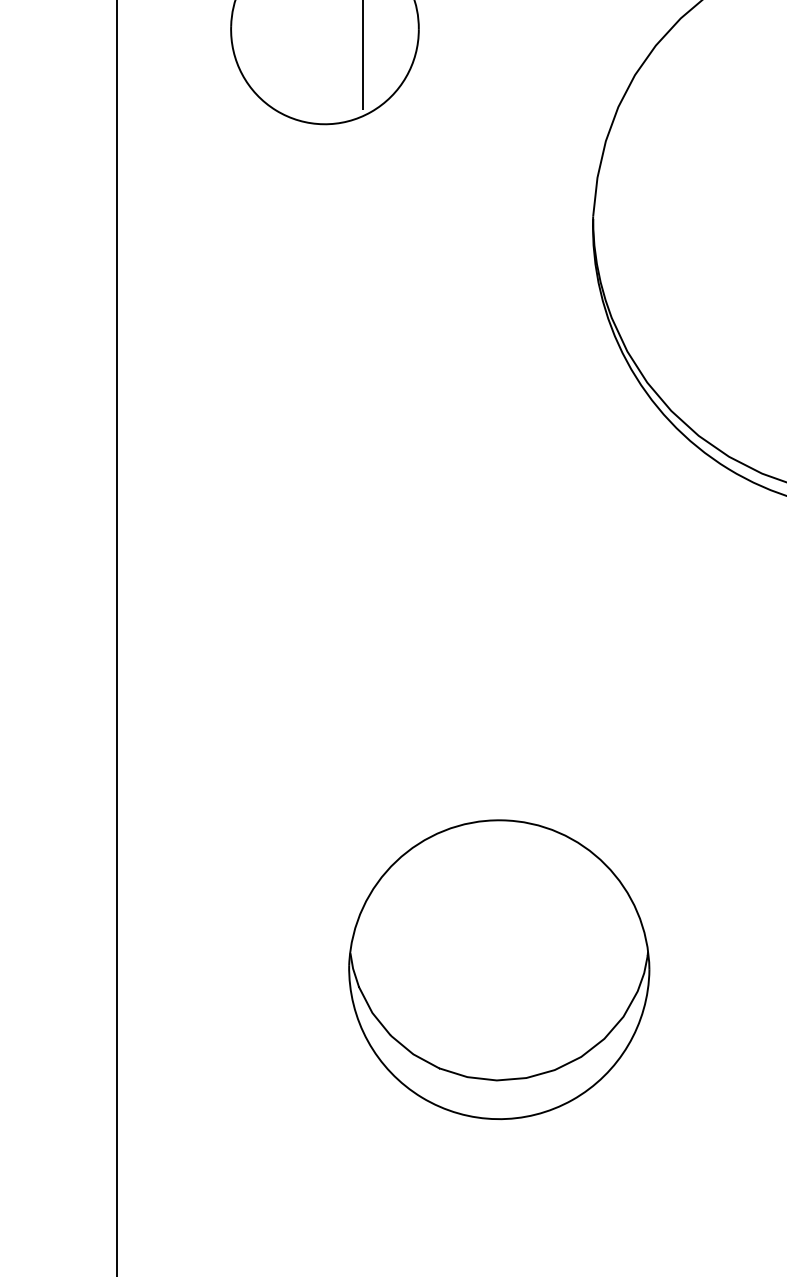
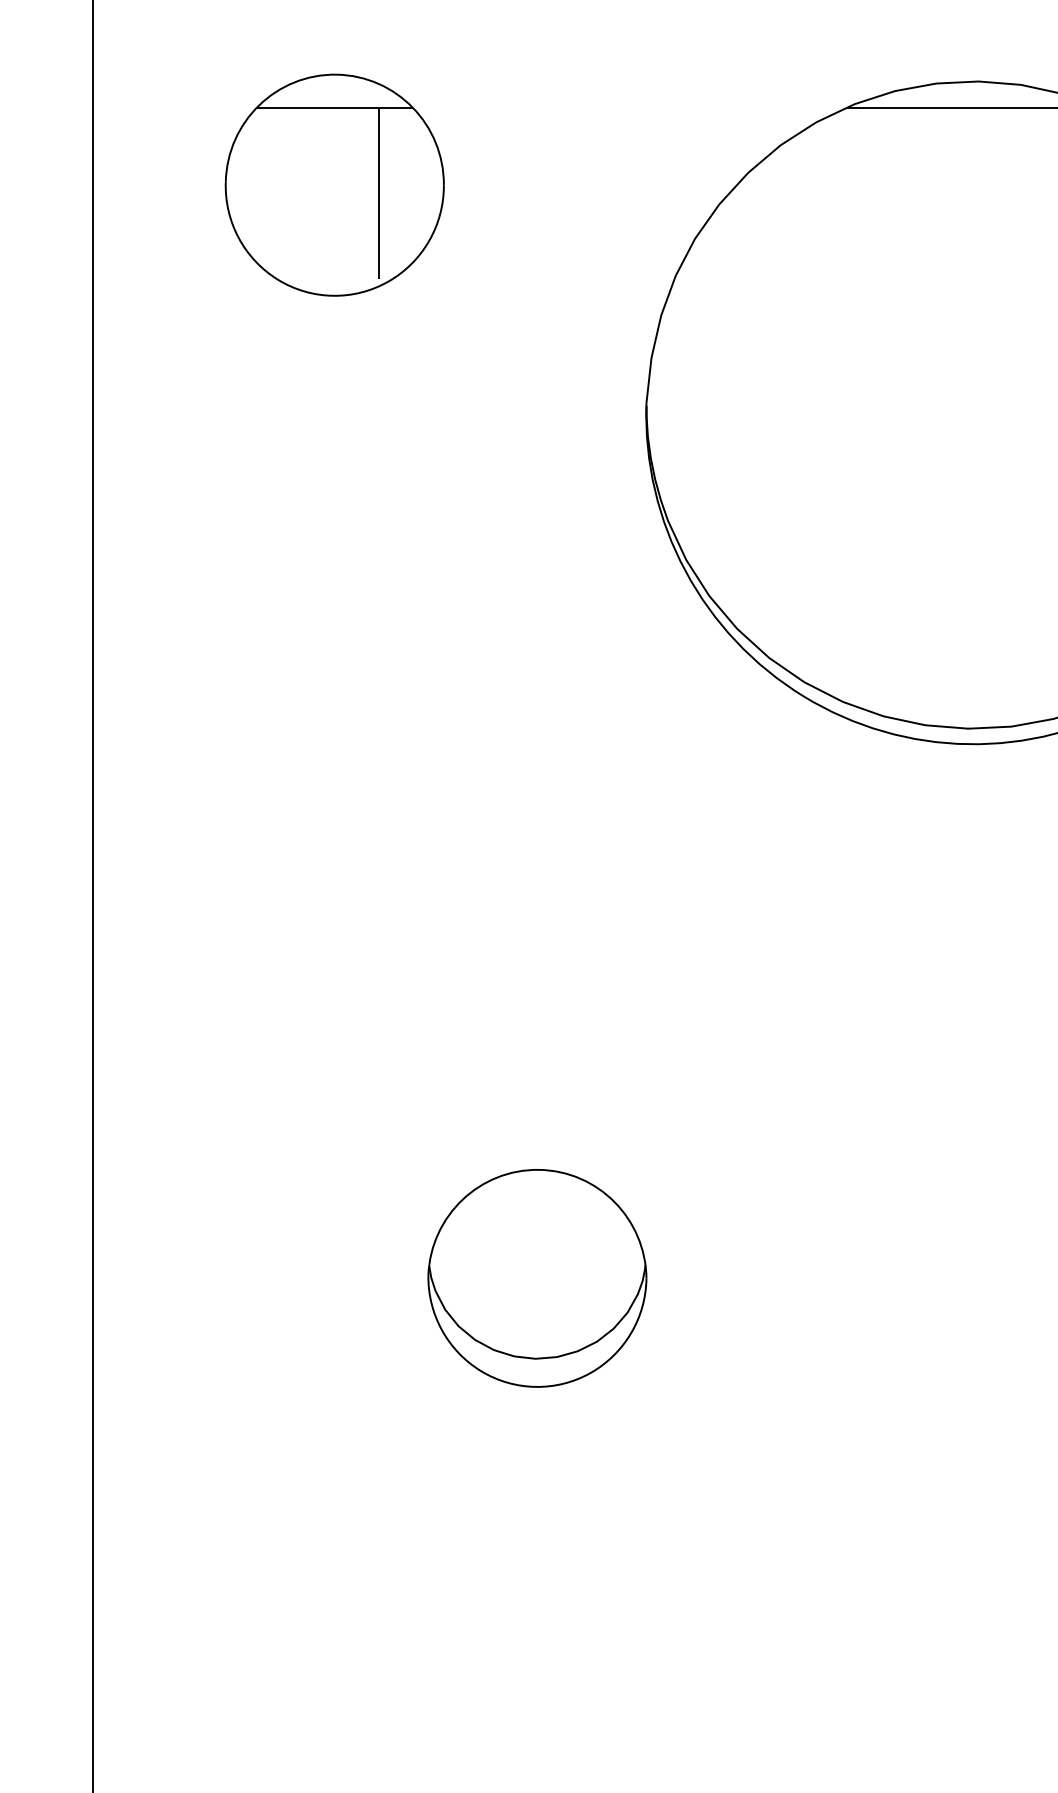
part: (499, 969) -> (537, 1278), size x0.62

